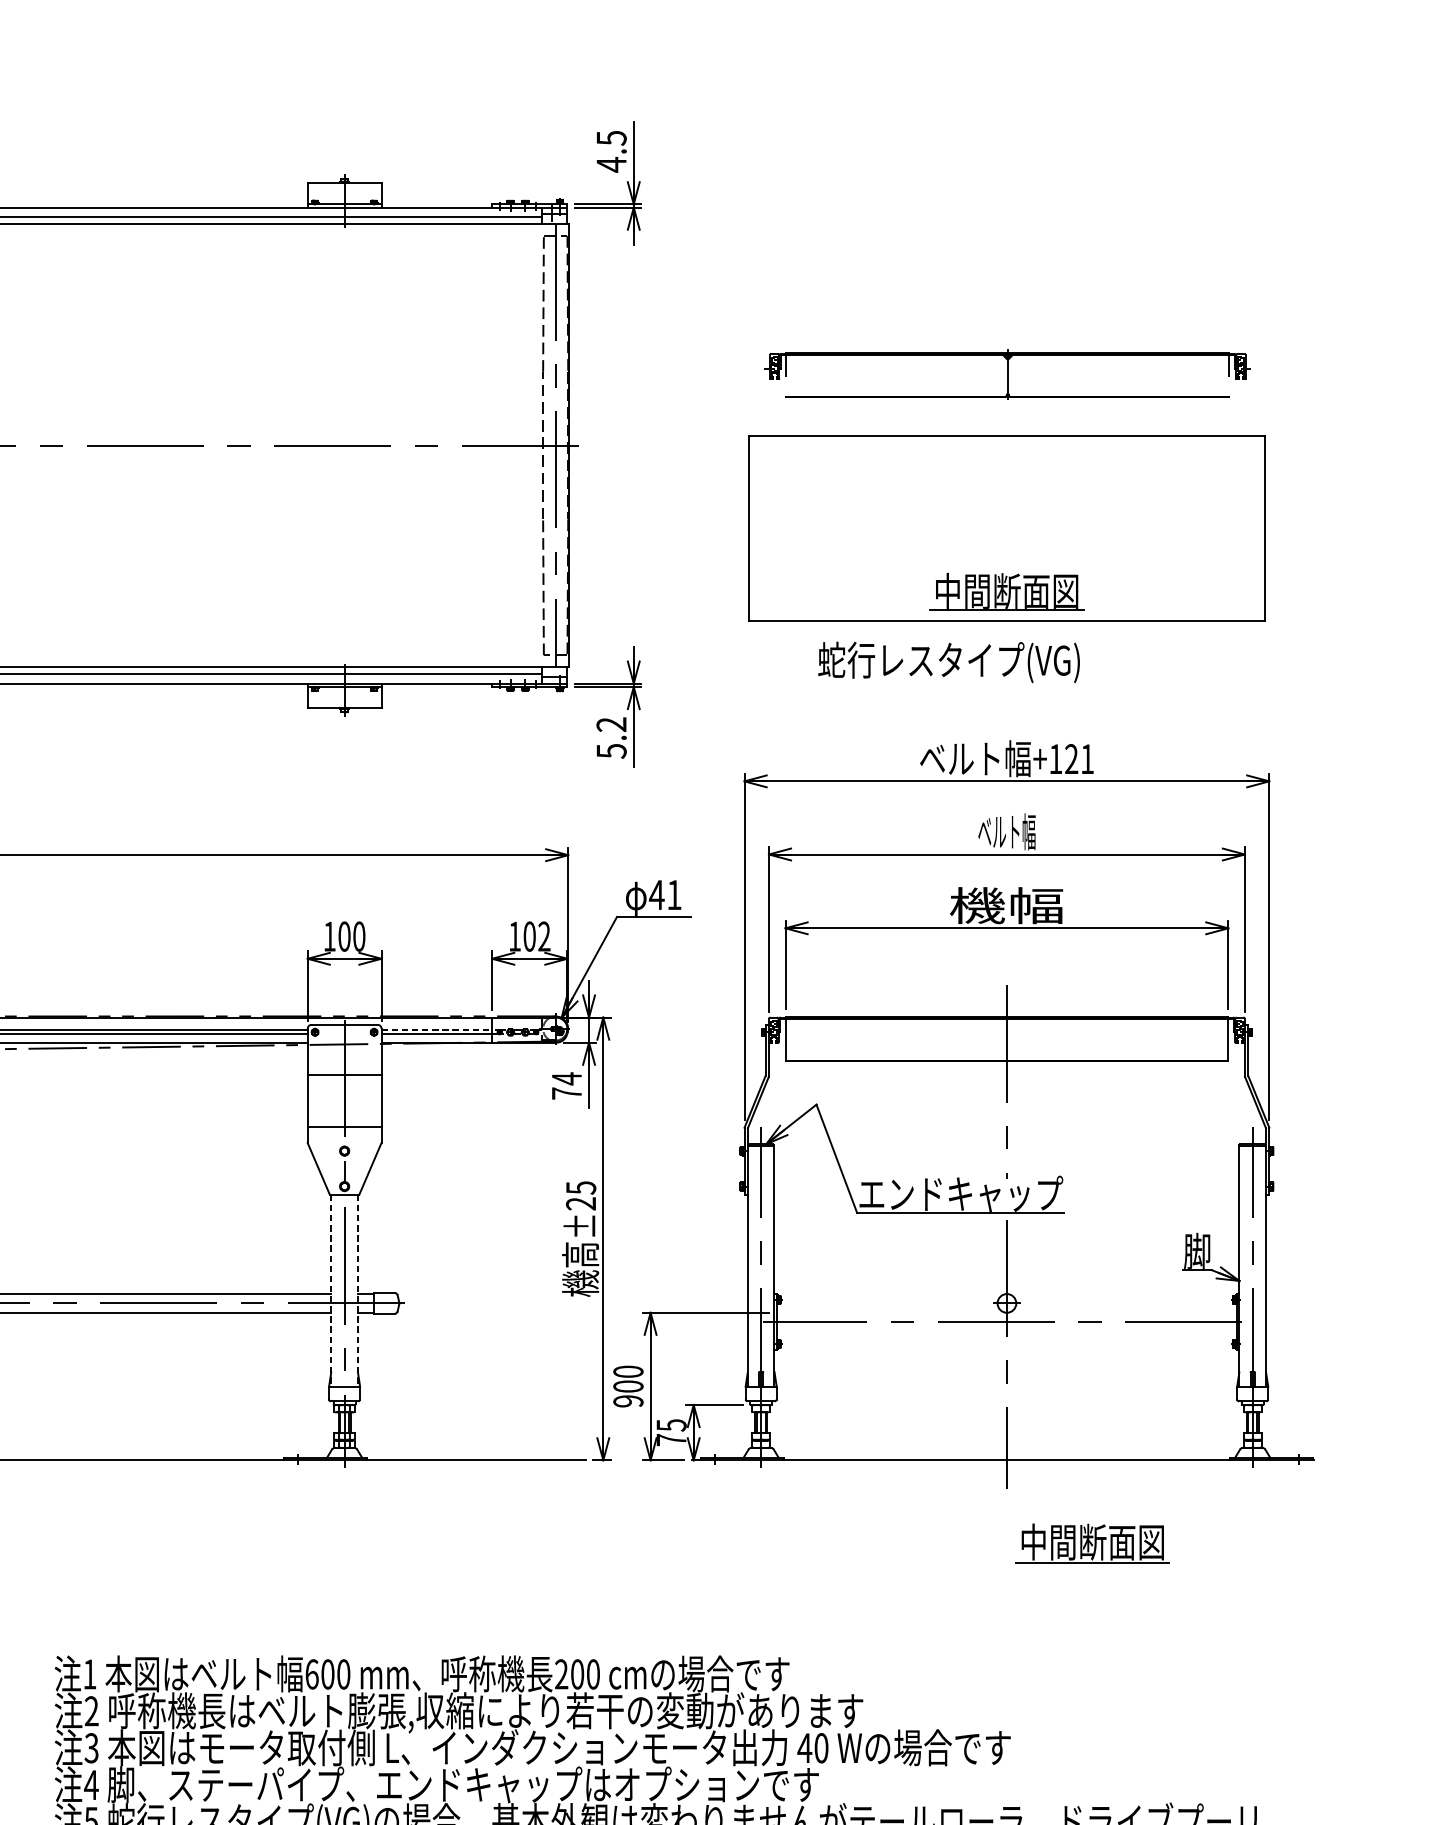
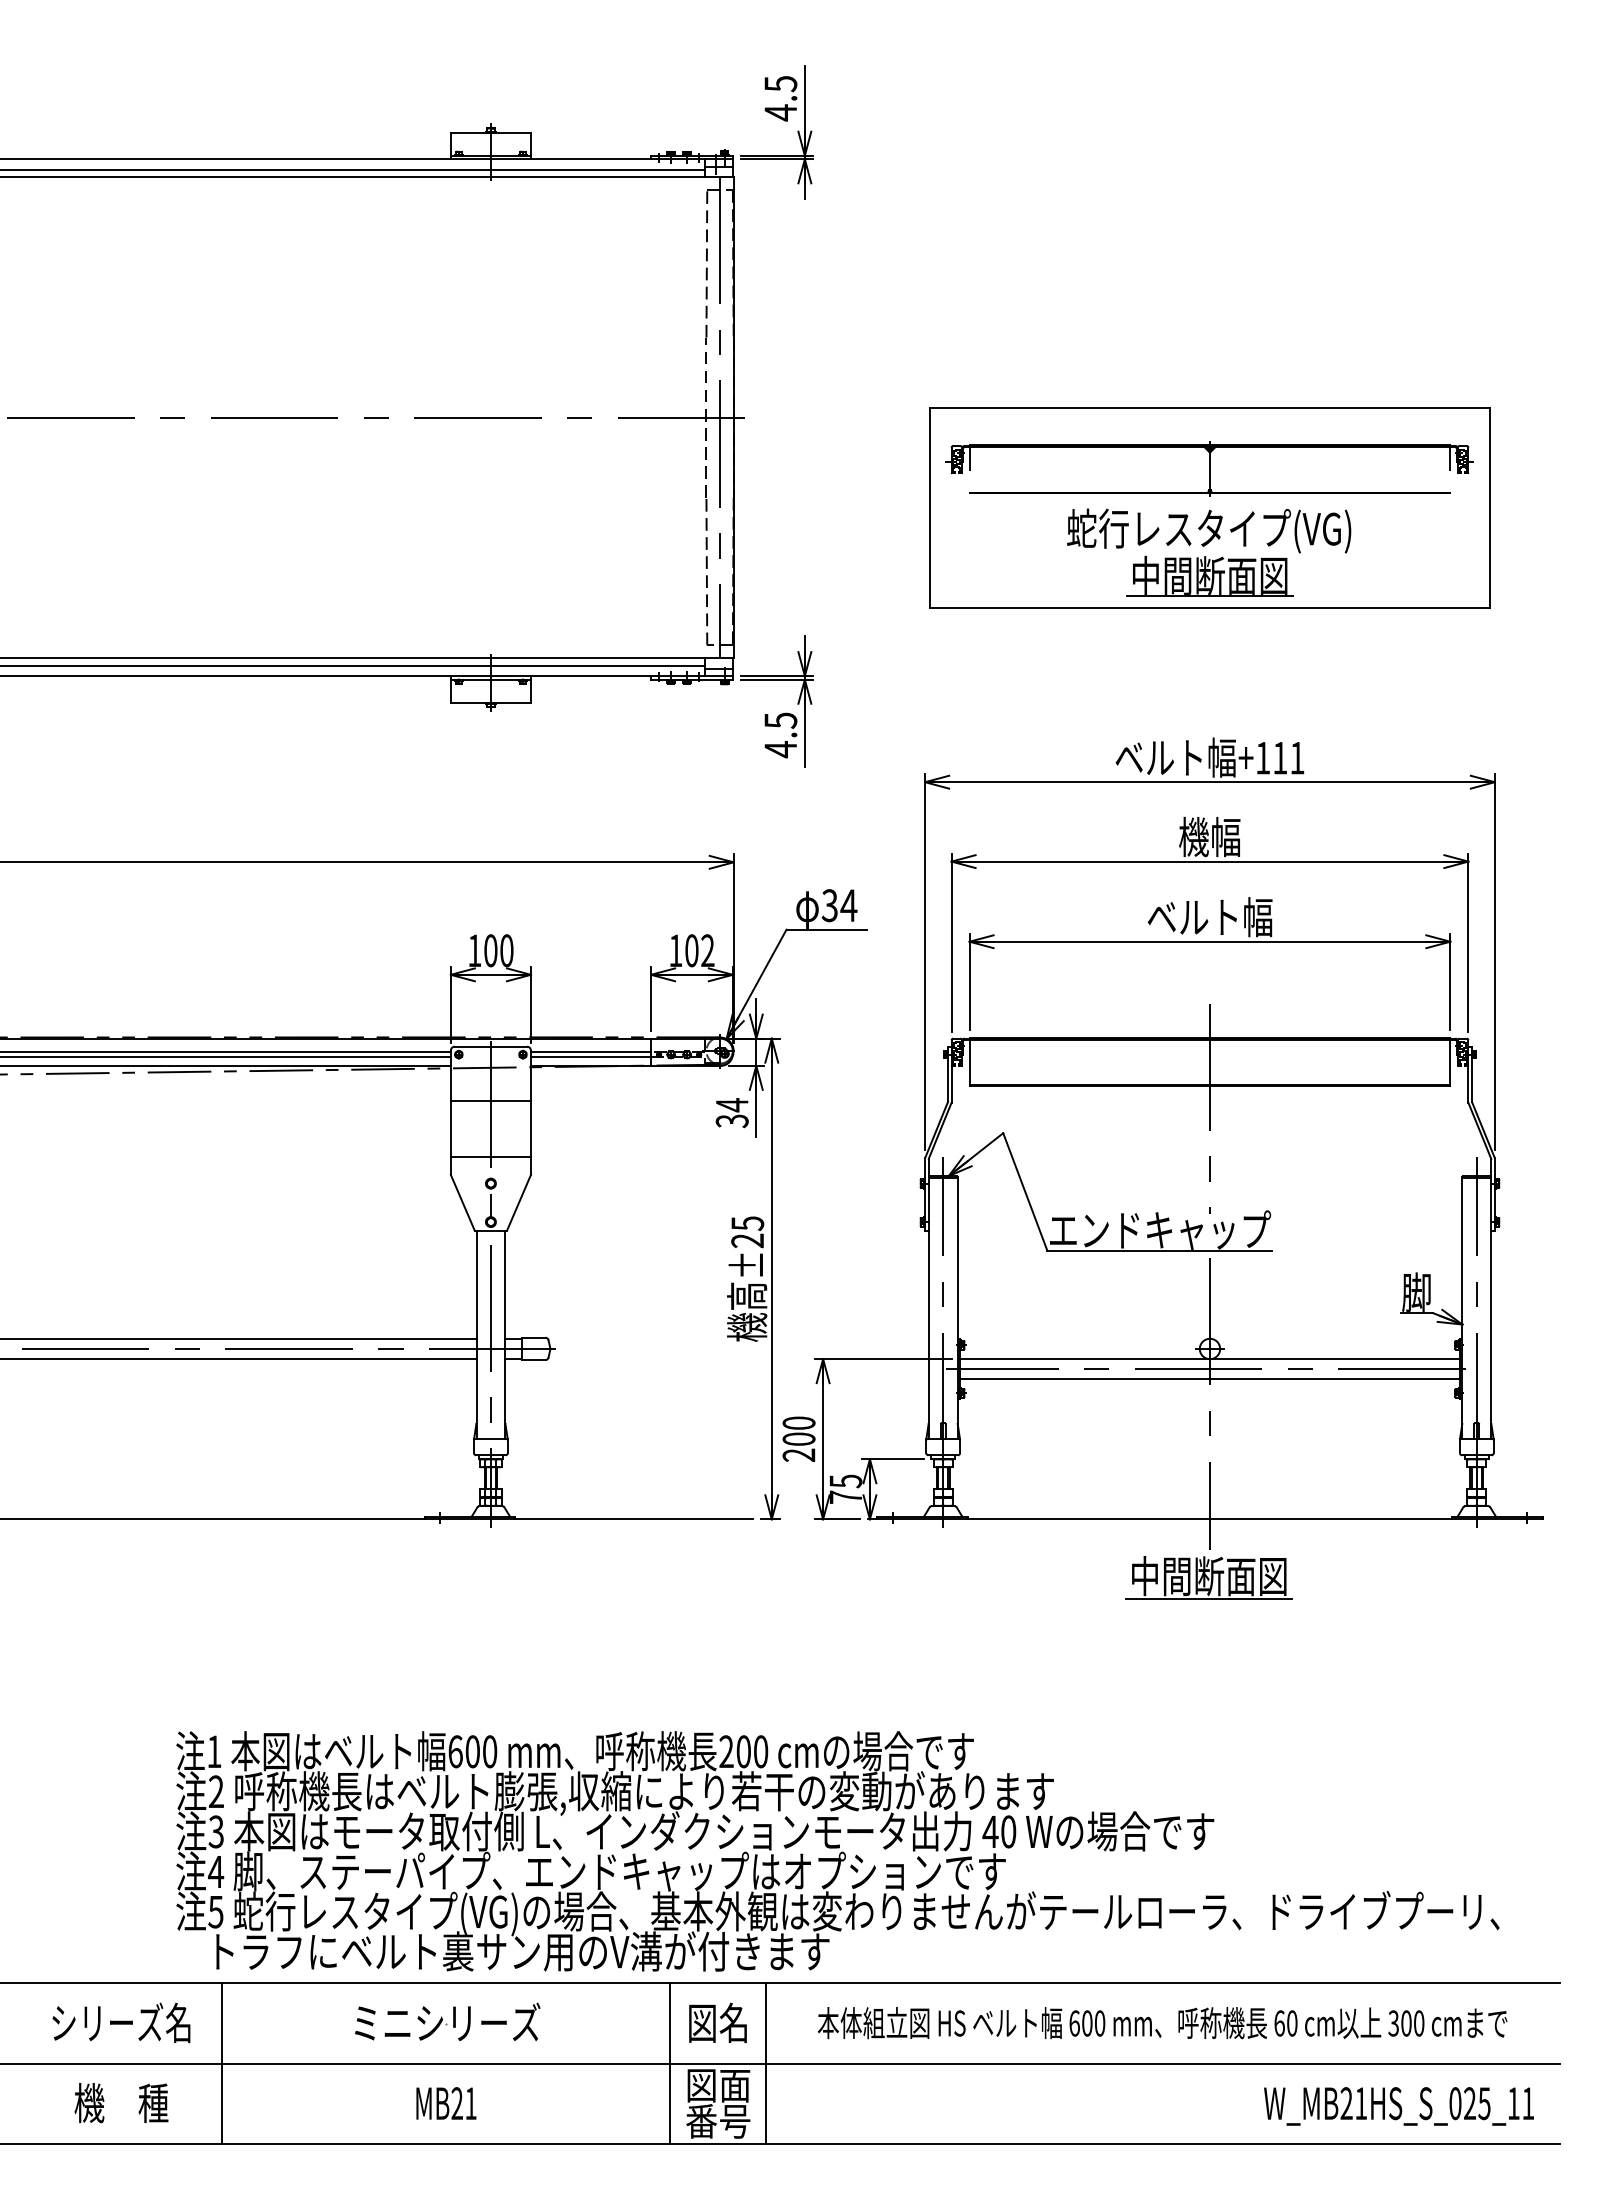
part: (1007, 374) -> (1209, 468), moved
text: (949, 661) -> (1209, 530), moved
text: (611, 738) -> (780, 735), 5.2 -> 4.5
text: (1071, 758) -> (1280, 757), +121 -> +111
text: (1007, 831) -> (1210, 836), ベルト幅 -> 機幅
text: (665, 894) -> (839, 905), 41 -> 34
text: (1006, 905) -> (1209, 917), 機幅 -> ベルト幅
line: (437, 1030) -> (591, 1052), dashed -> solid
text: (566, 1093) -> (731, 1121), 74 -> 34
line: (331, 1291) -> (476, 1335), dashed -> solid
line: (358, 1291) -> (505, 1335), dashed -> solid
line: (1006, 1313) -> (1209, 1359), added
line: (1006, 1331) -> (1209, 1379), added
text: (628, 1400) -> (799, 1454), 900 -> 200
part: (1092, 1543) -> (1208, 1577), moved

